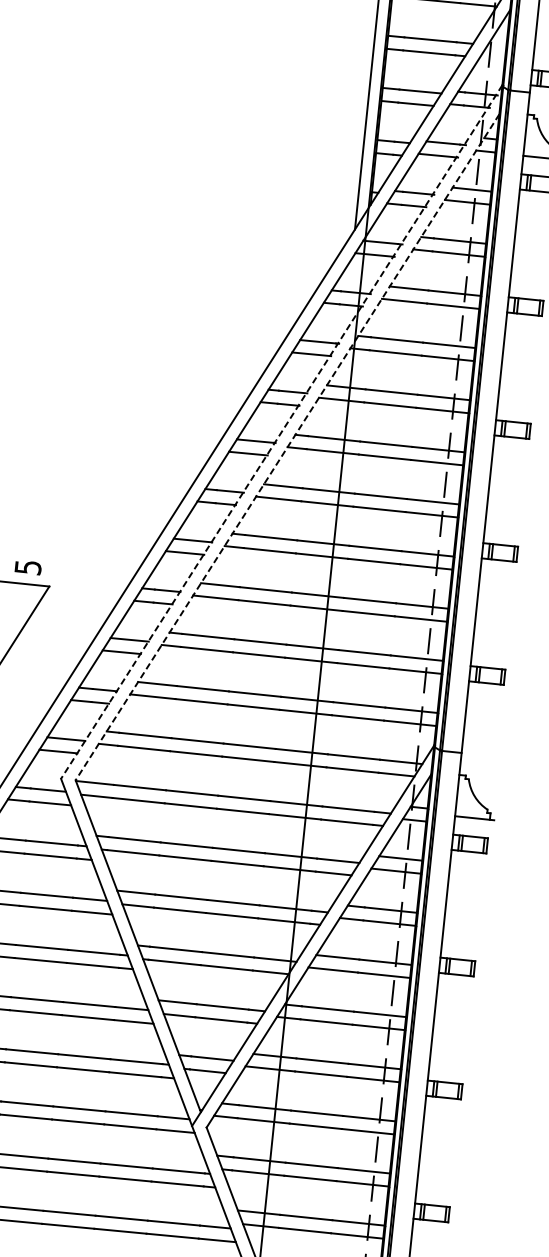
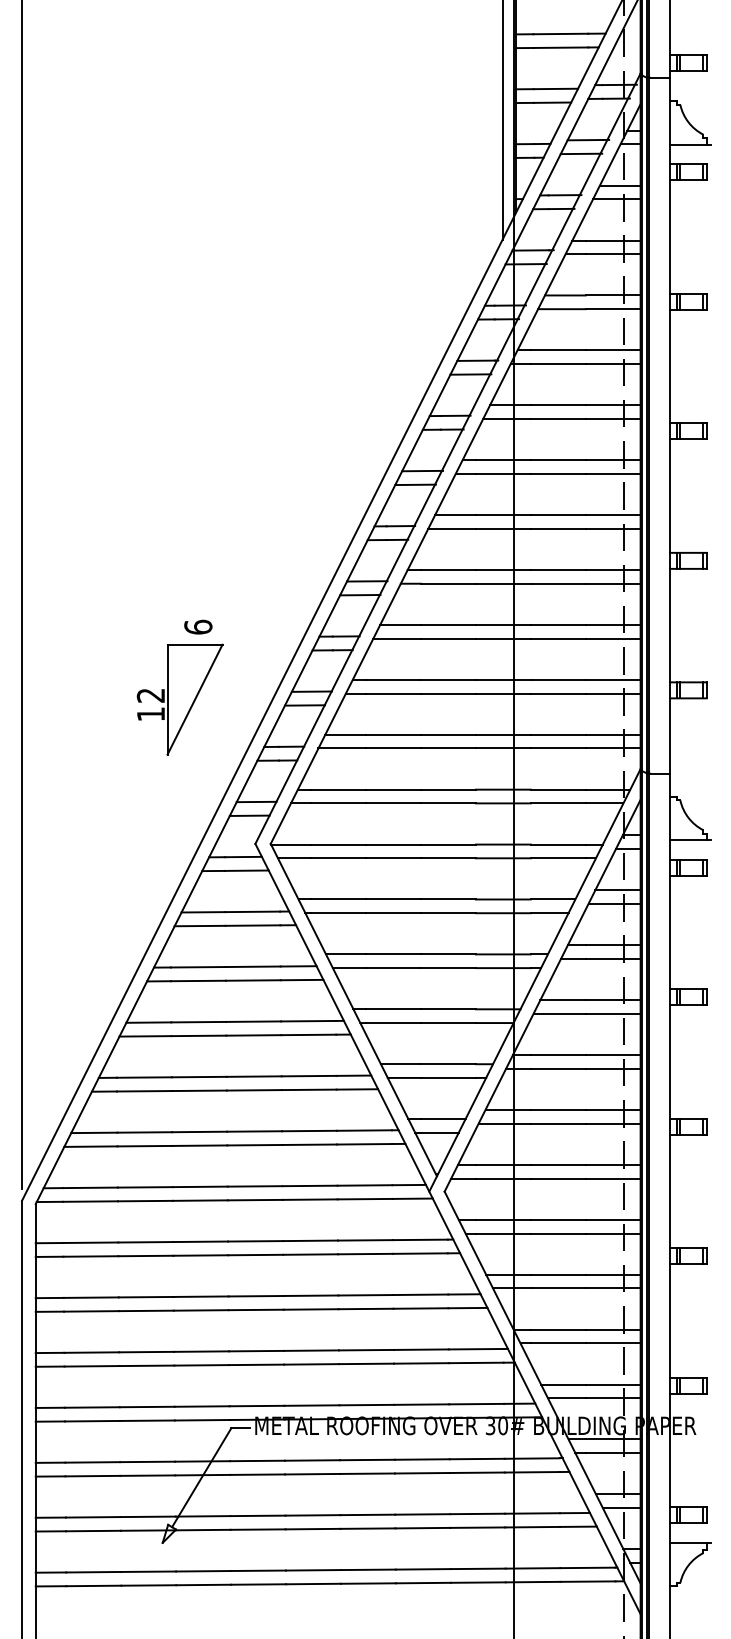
line: (282, 431) -> (448, 458), dashed -> solid
line: (287, 447) -> (455, 474), dashed -> solid
text: (28, 566) -> (198, 626), 5 -> 6

